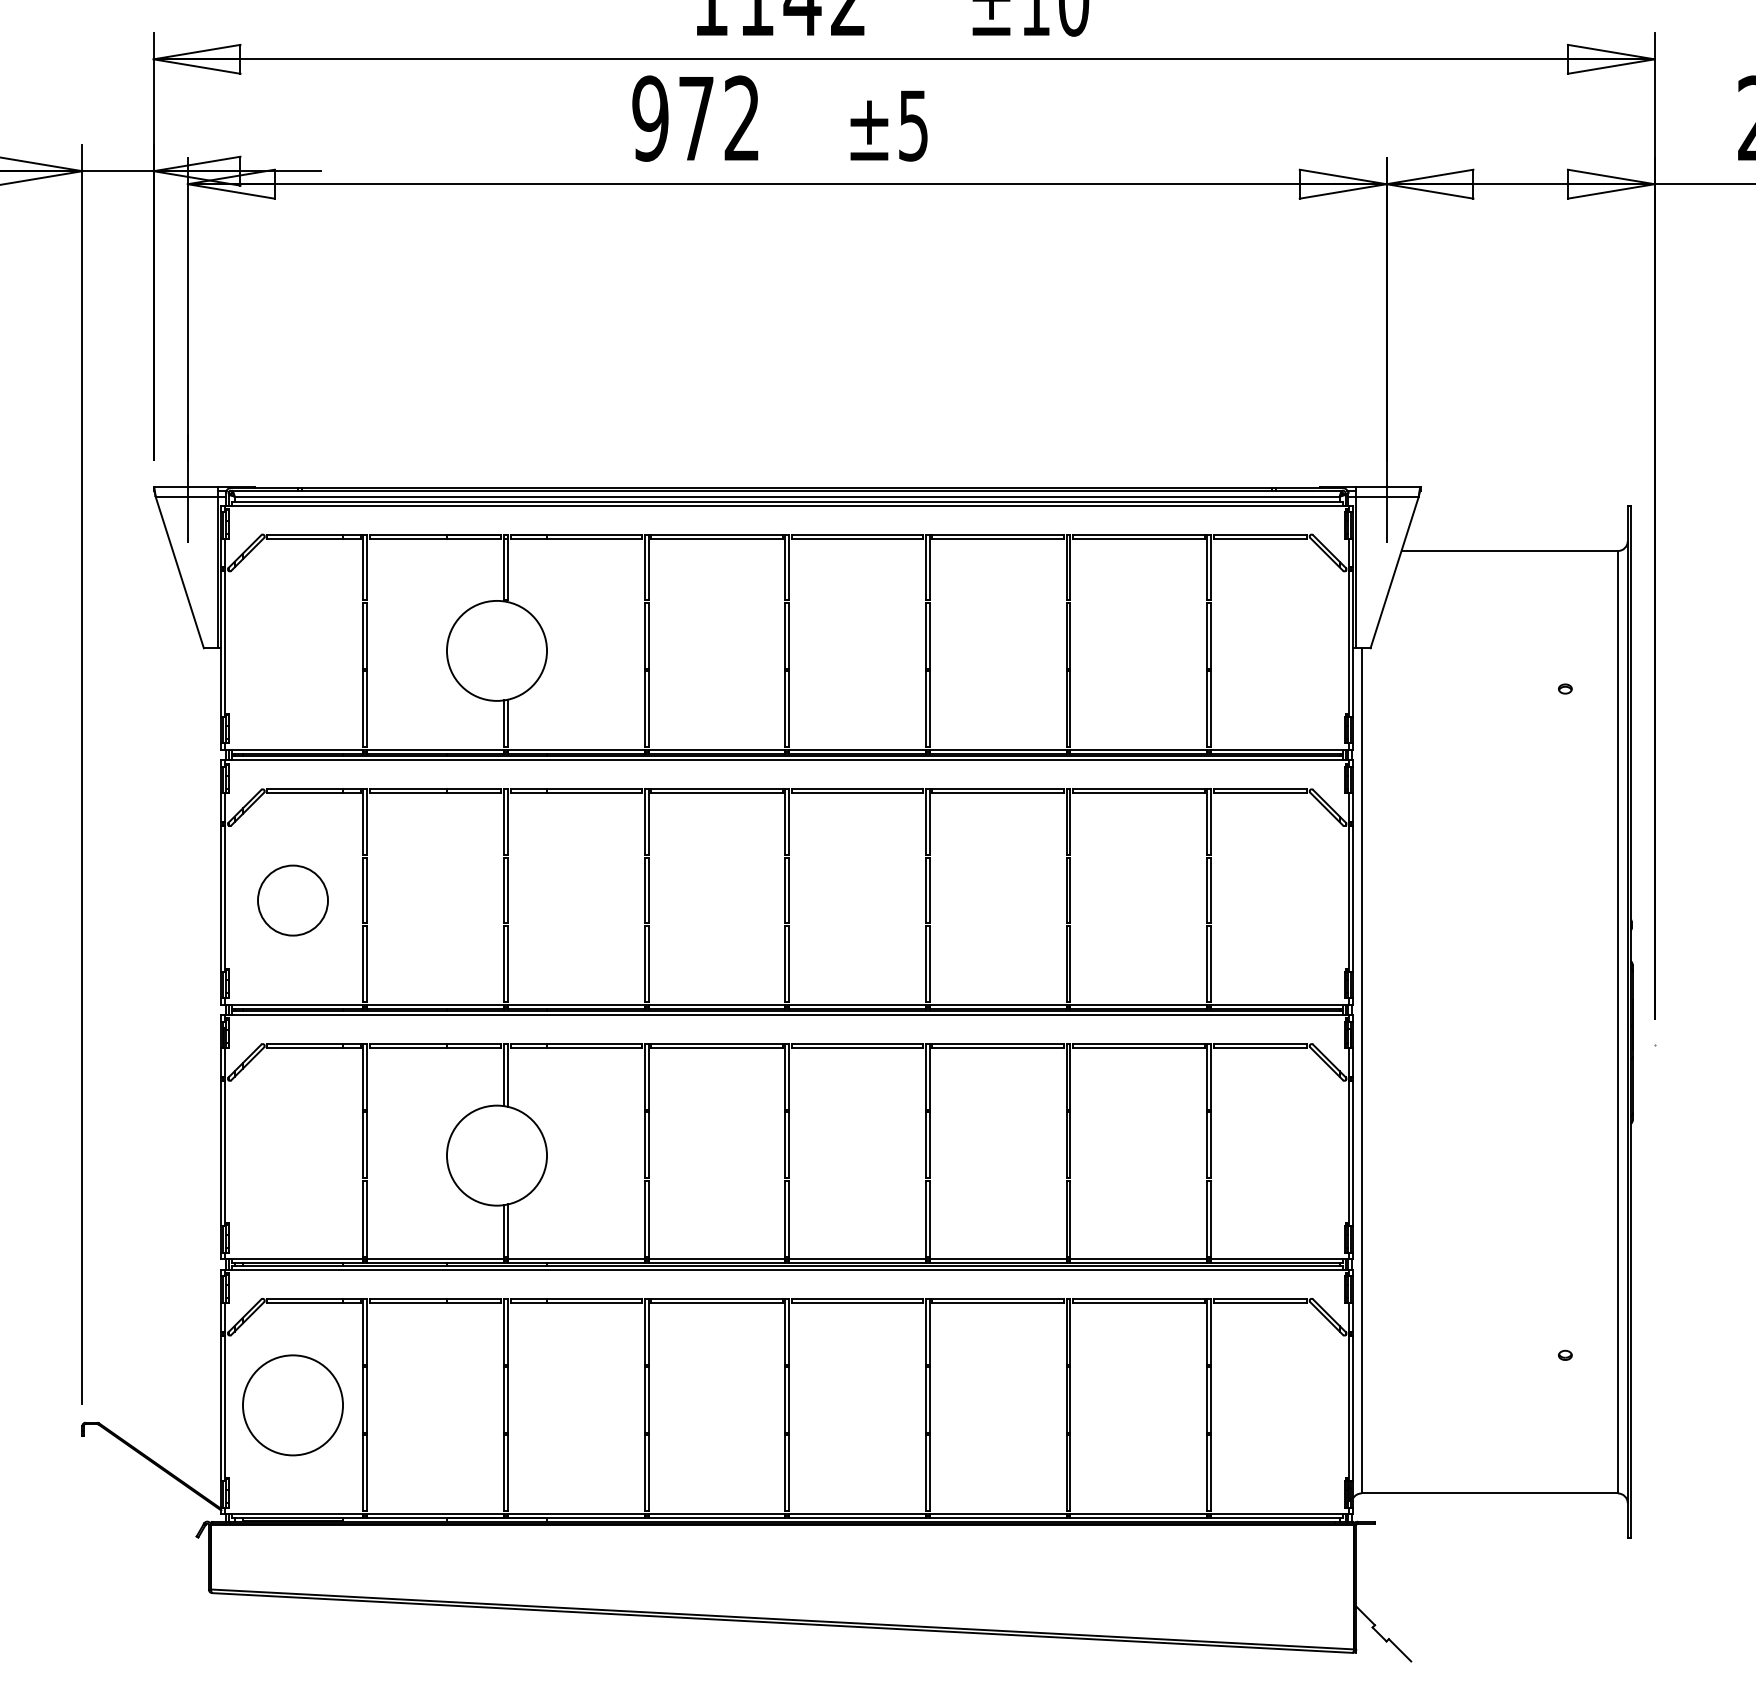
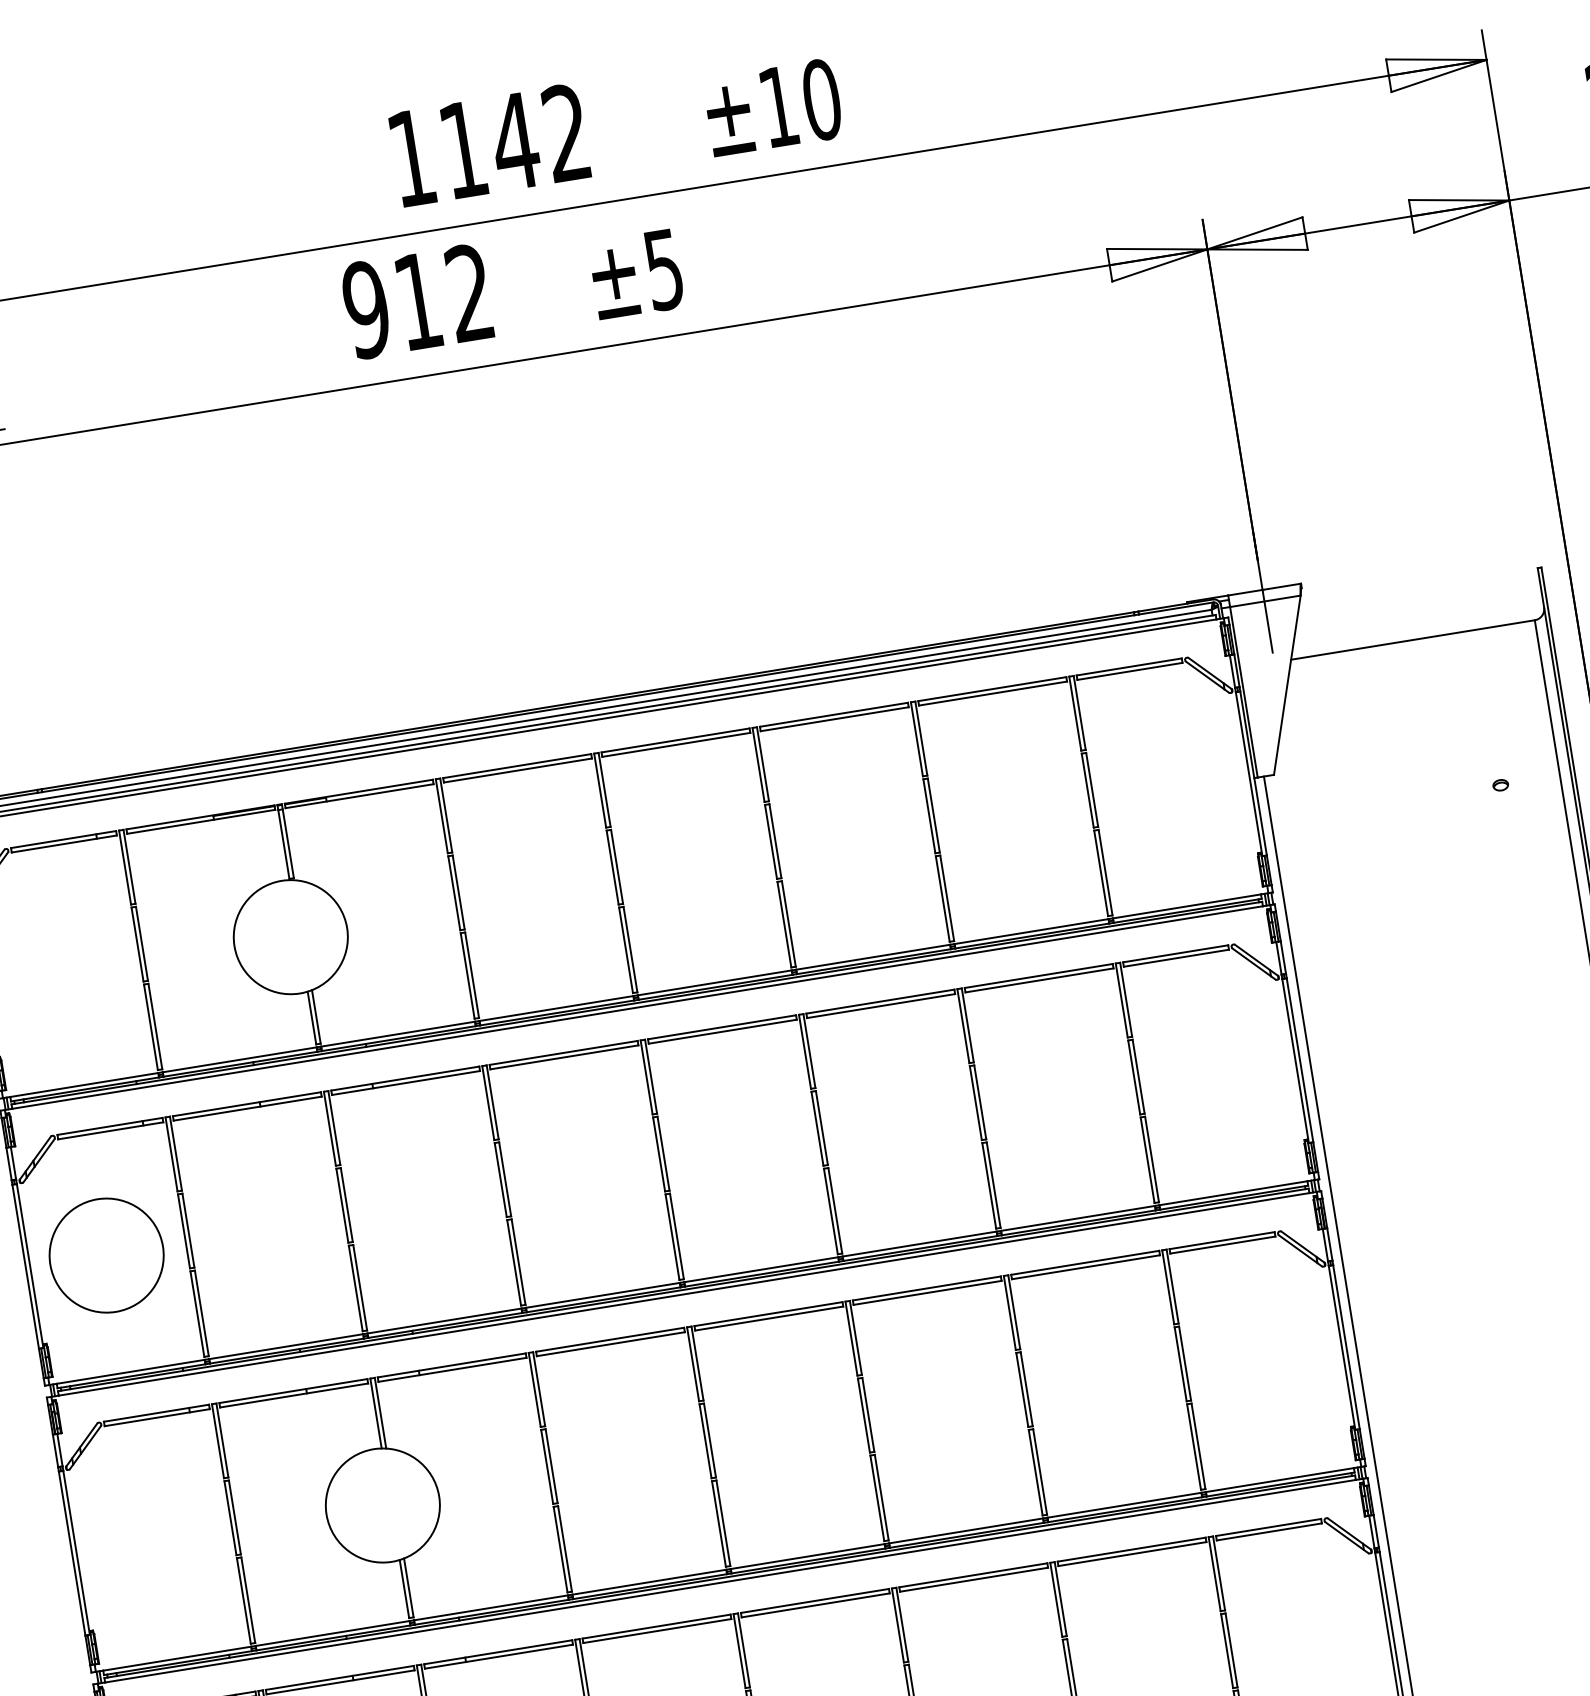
text: (696, 118) -> (418, 301), 972 -> 912
circle: (292, 900) -> (106, 1255), size x1.43

